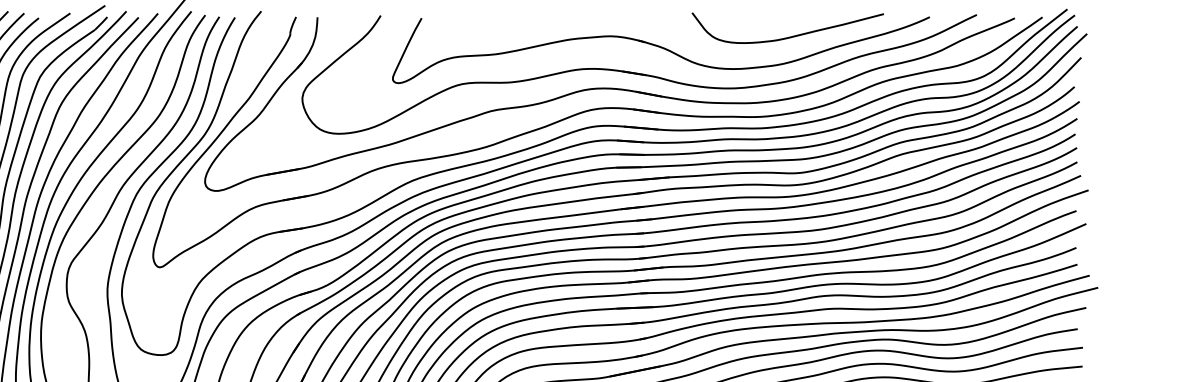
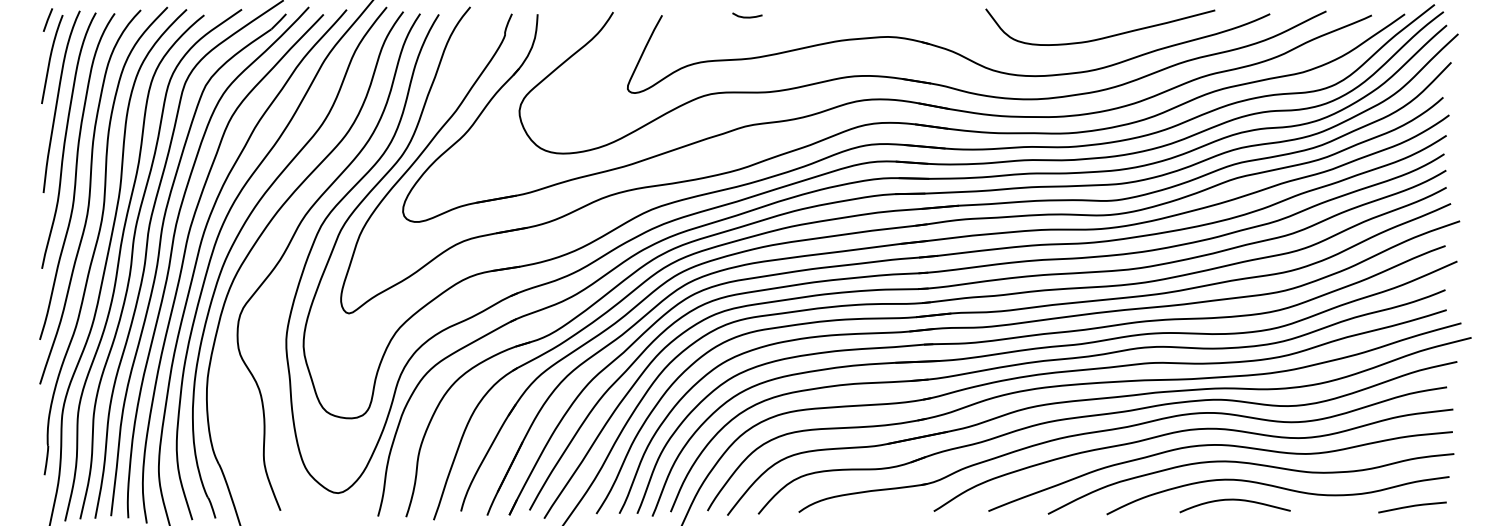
curve: (492, 19) -> (747, 16), added

